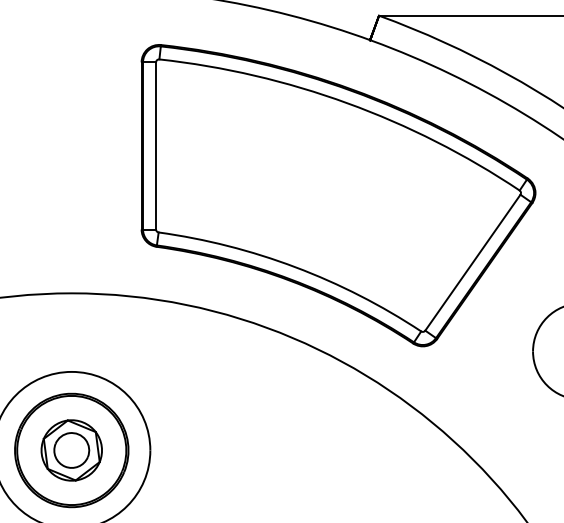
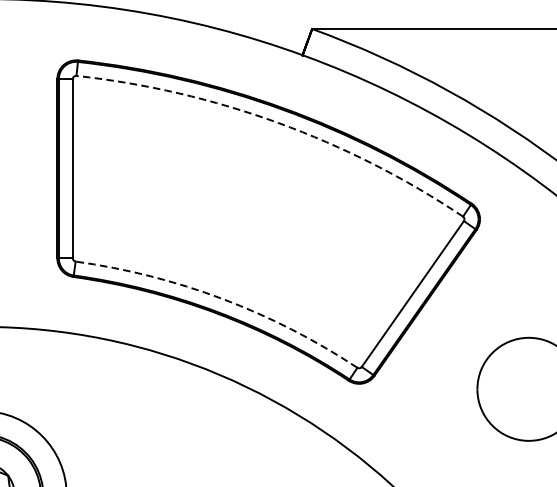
arc: (347, 103) -> (278, 123), solid -> dashed
arc: (295, 267) -> (222, 299), solid -> dashed

